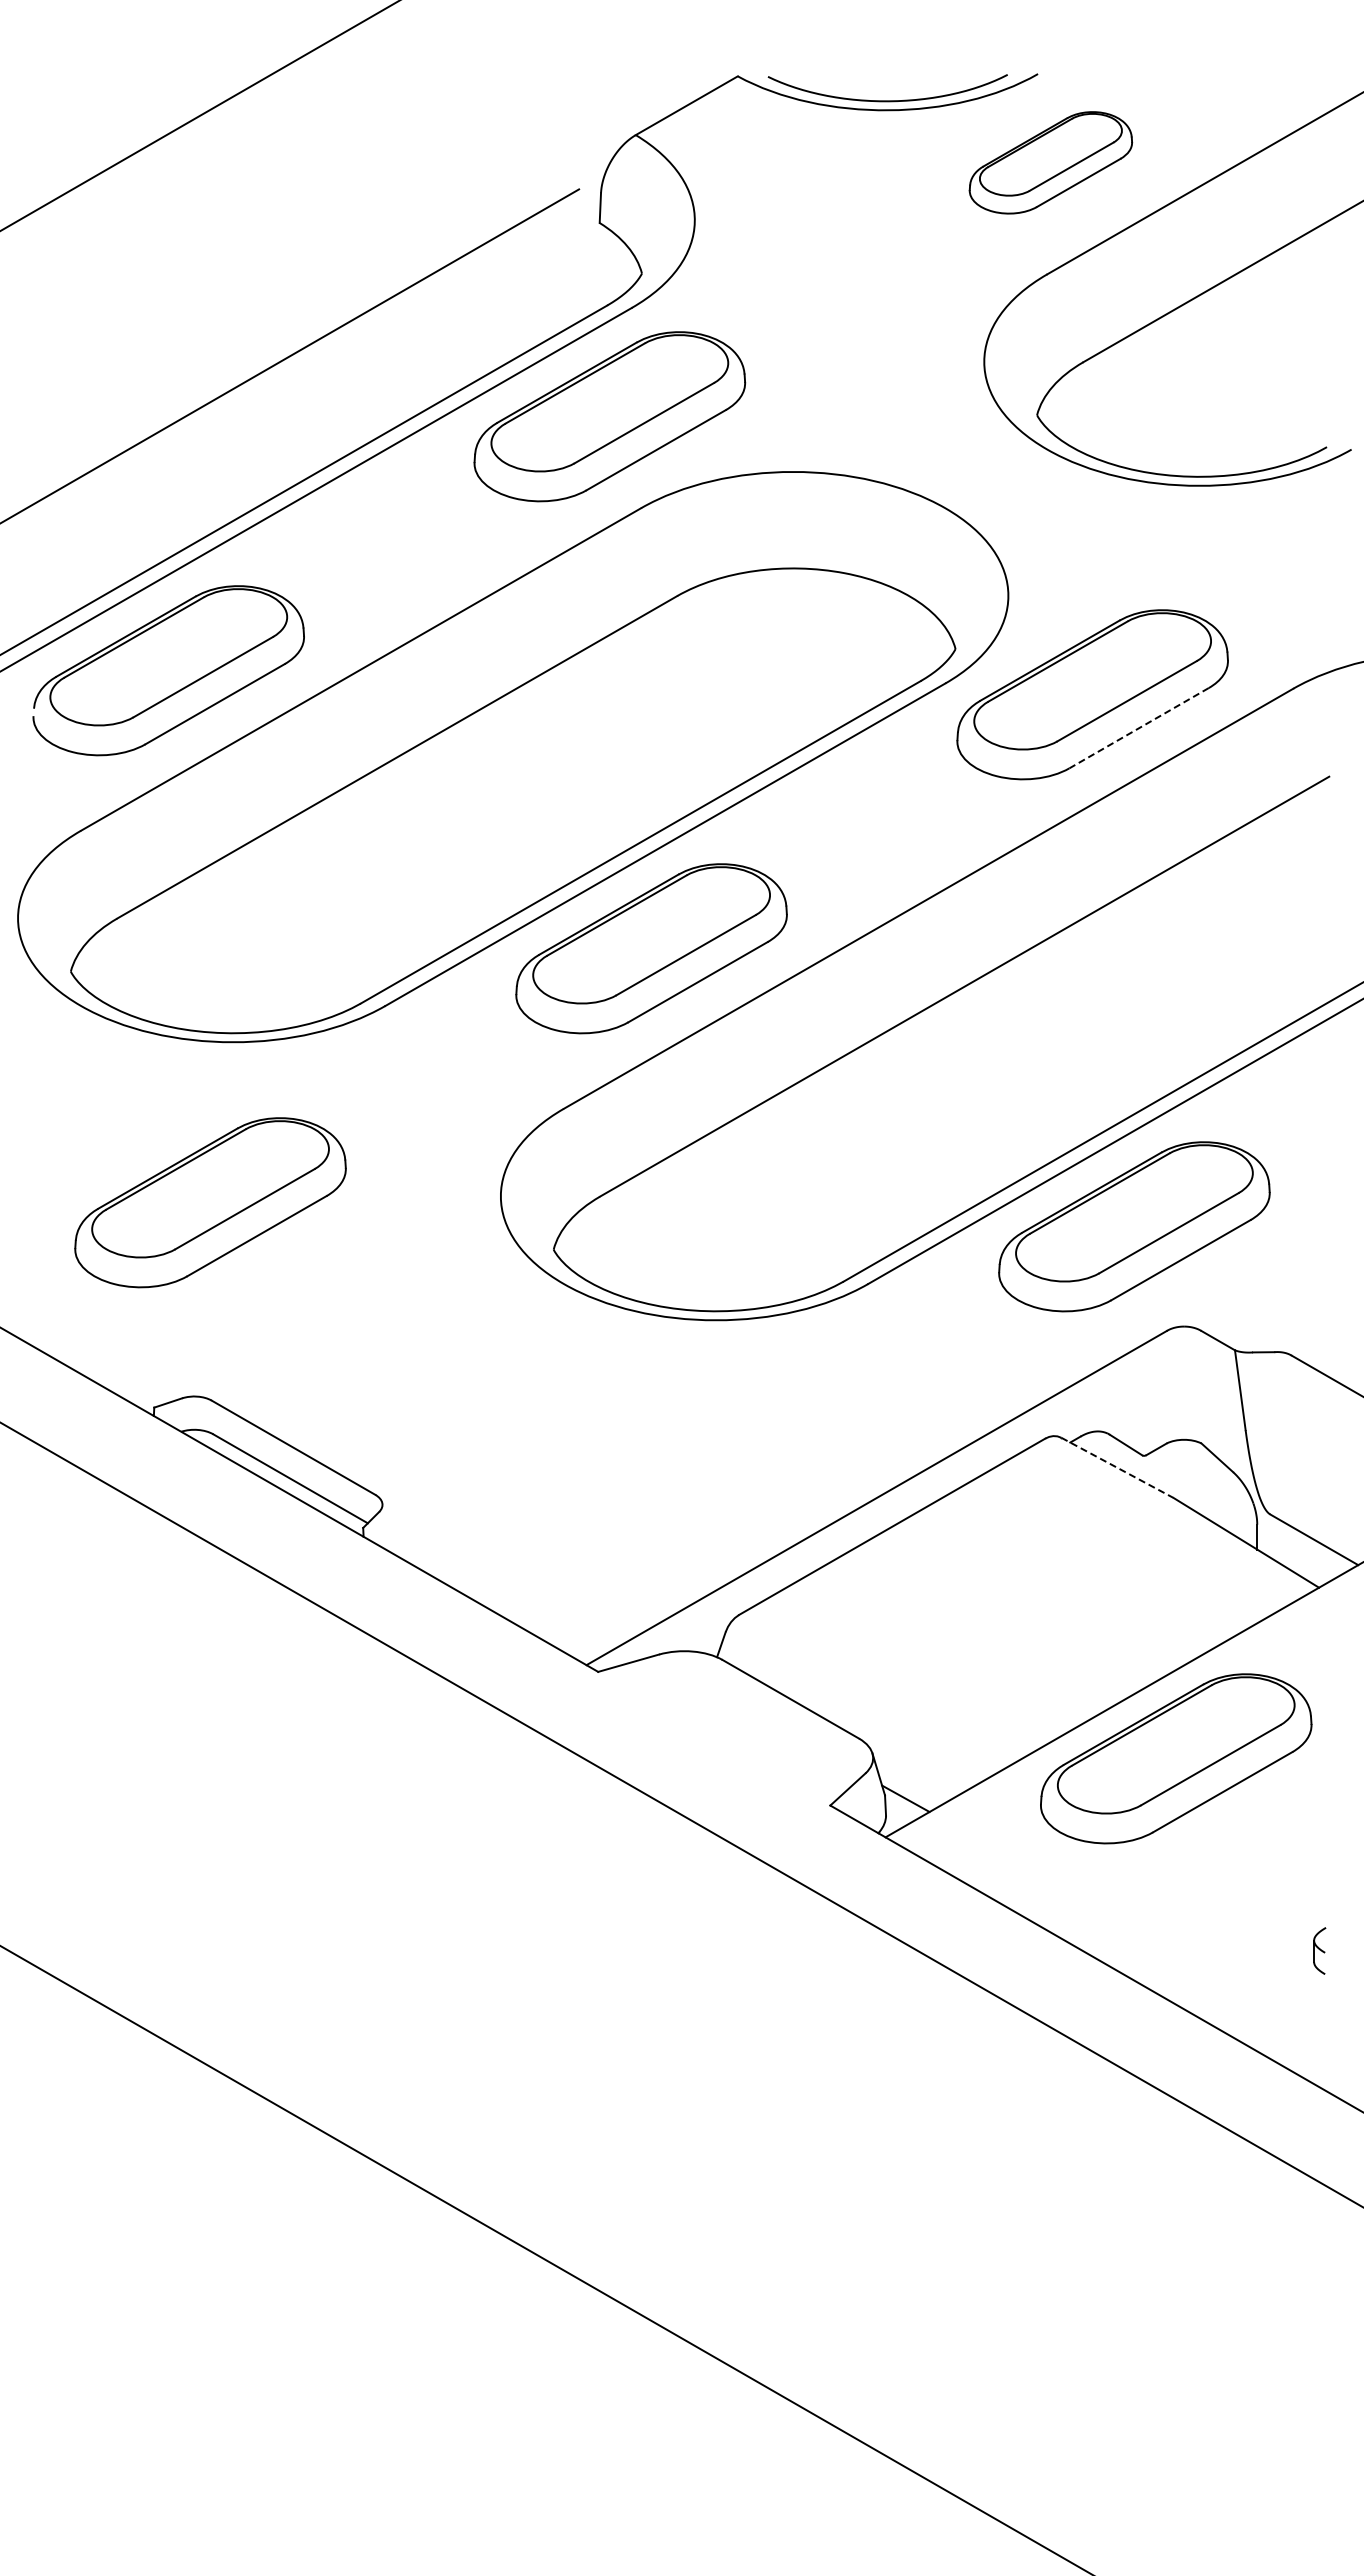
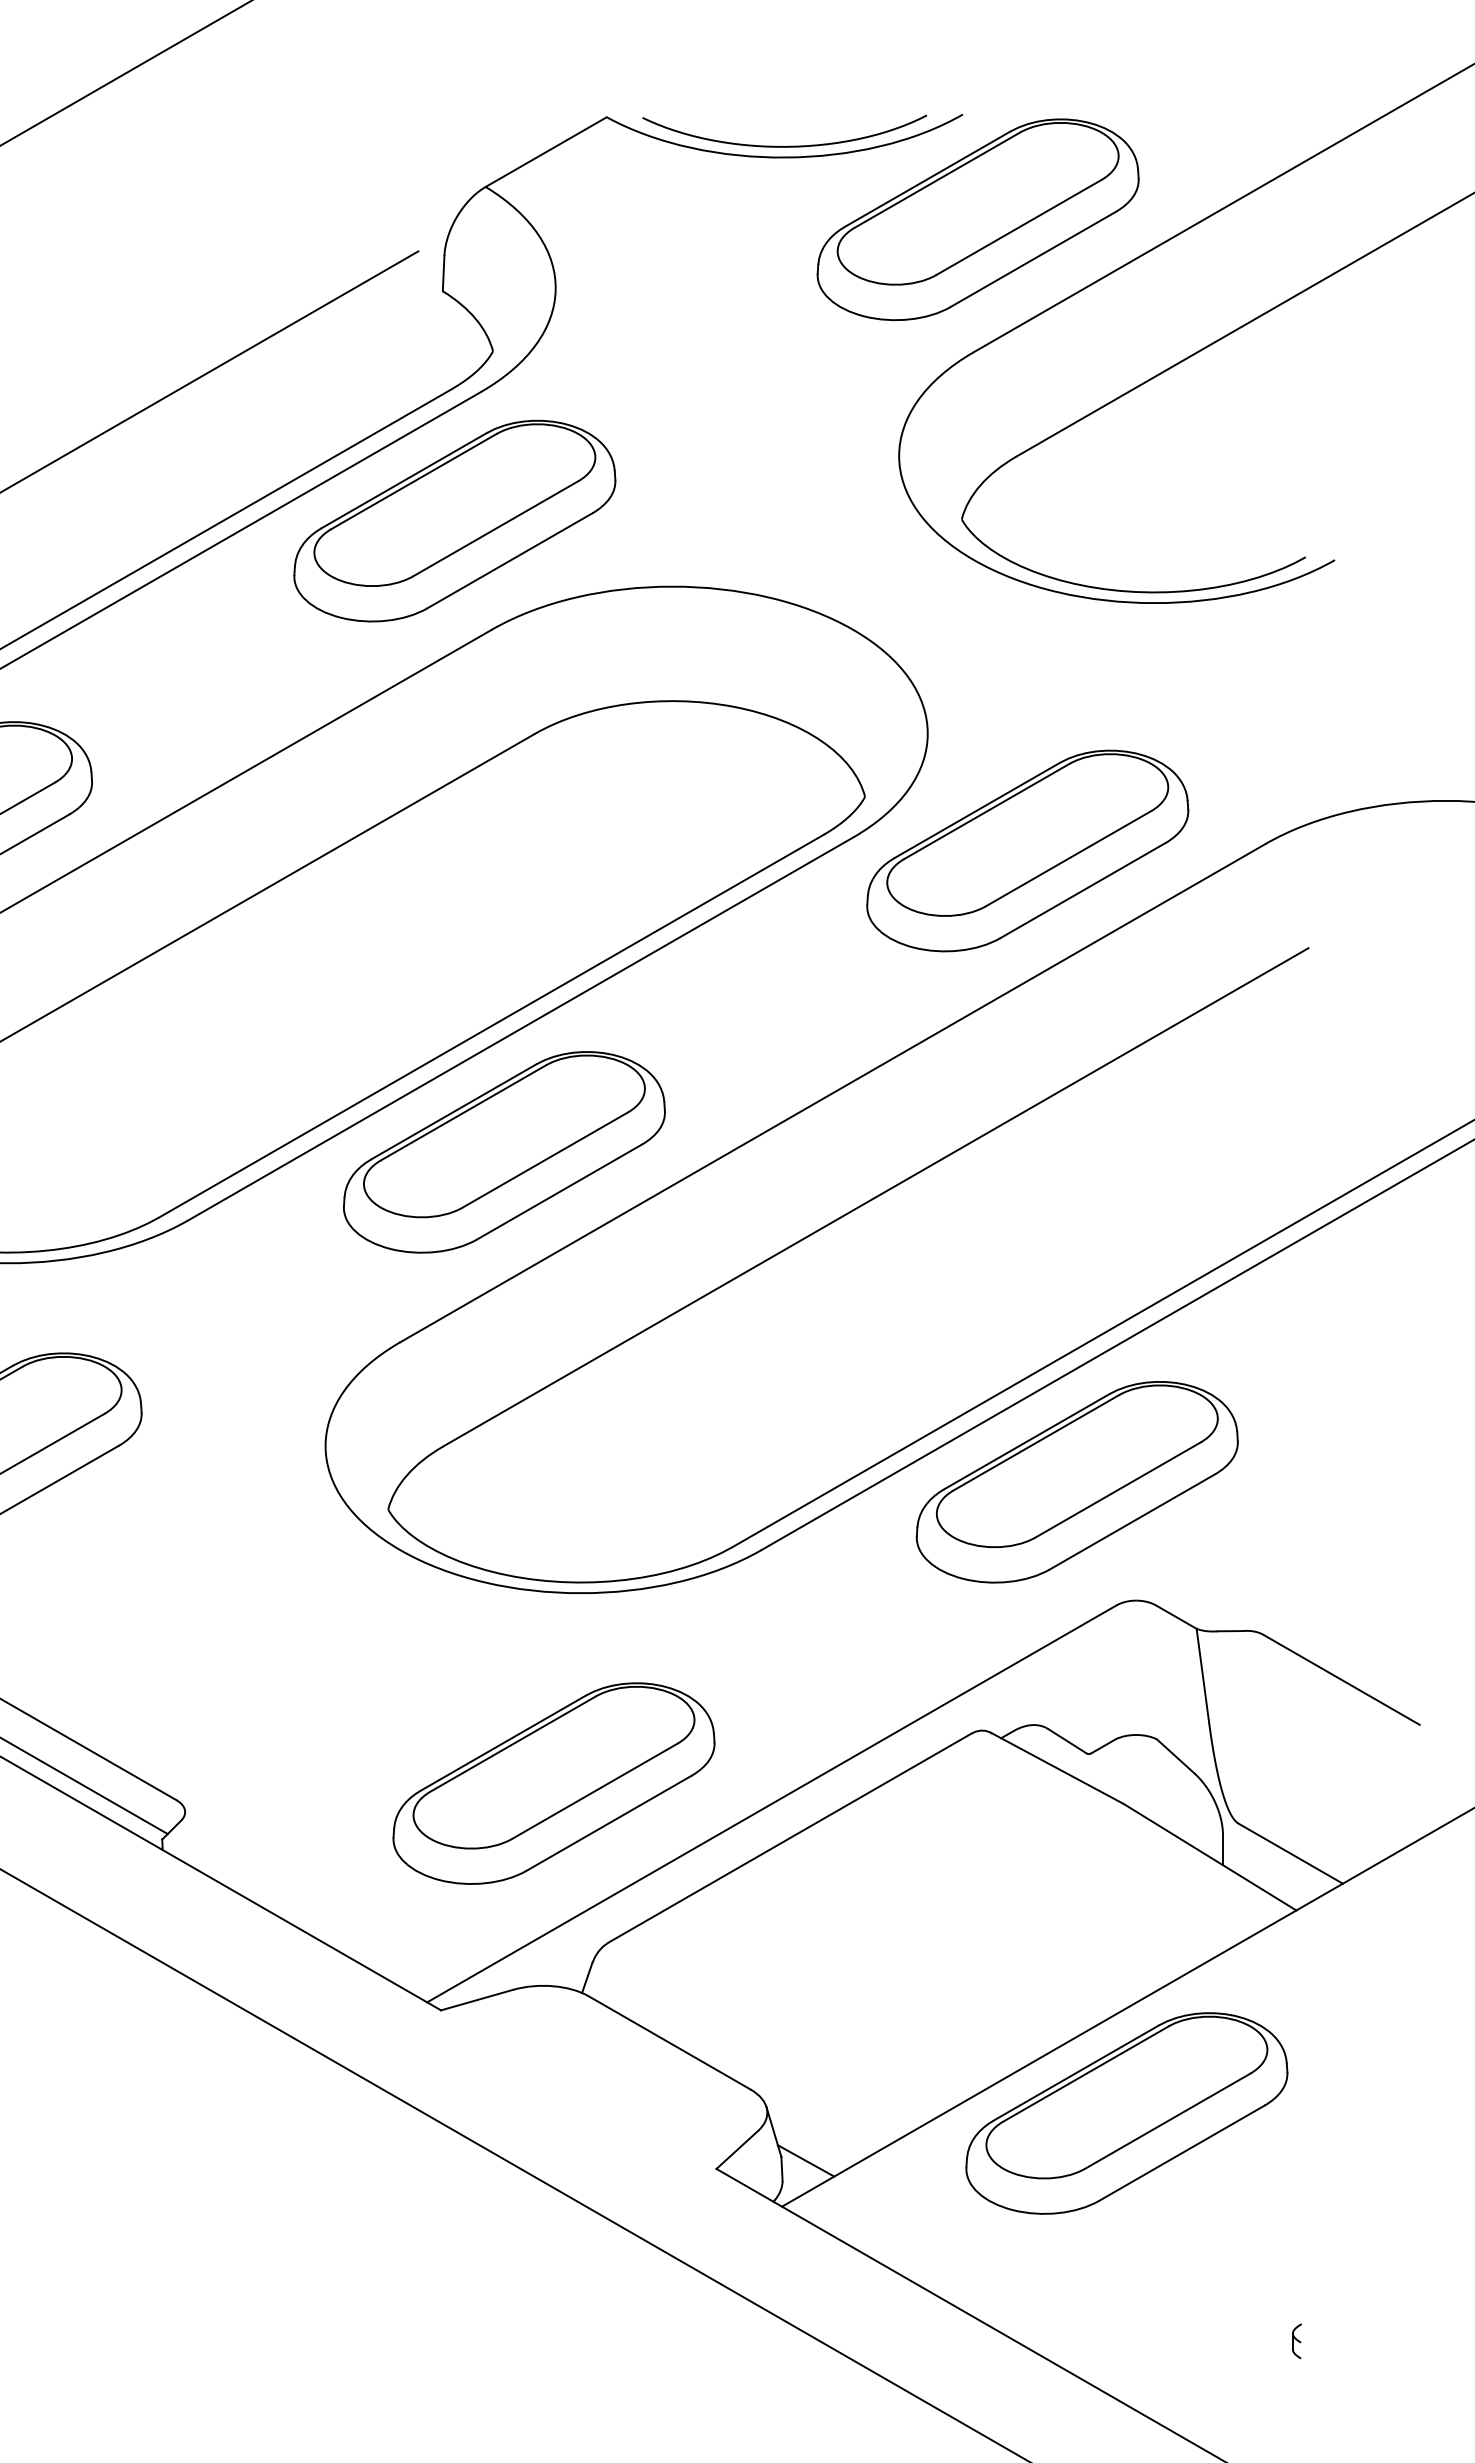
part: (1050, 162) -> (977, 219), size x1.67
line: (1138, 728) -> (1082, 891), dashed -> solid
line: (1117, 1467) -> (1057, 1767), dashed -> solid
part: (693, 1480) -> (554, 1783), added
part: (1319, 1950) -> (1296, 2340), size x0.62

